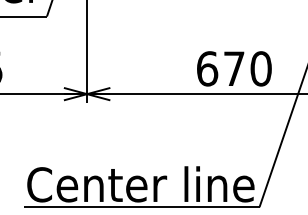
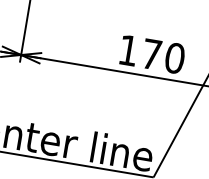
text: (207, 68) -> (128, 50), 670 -> 170

